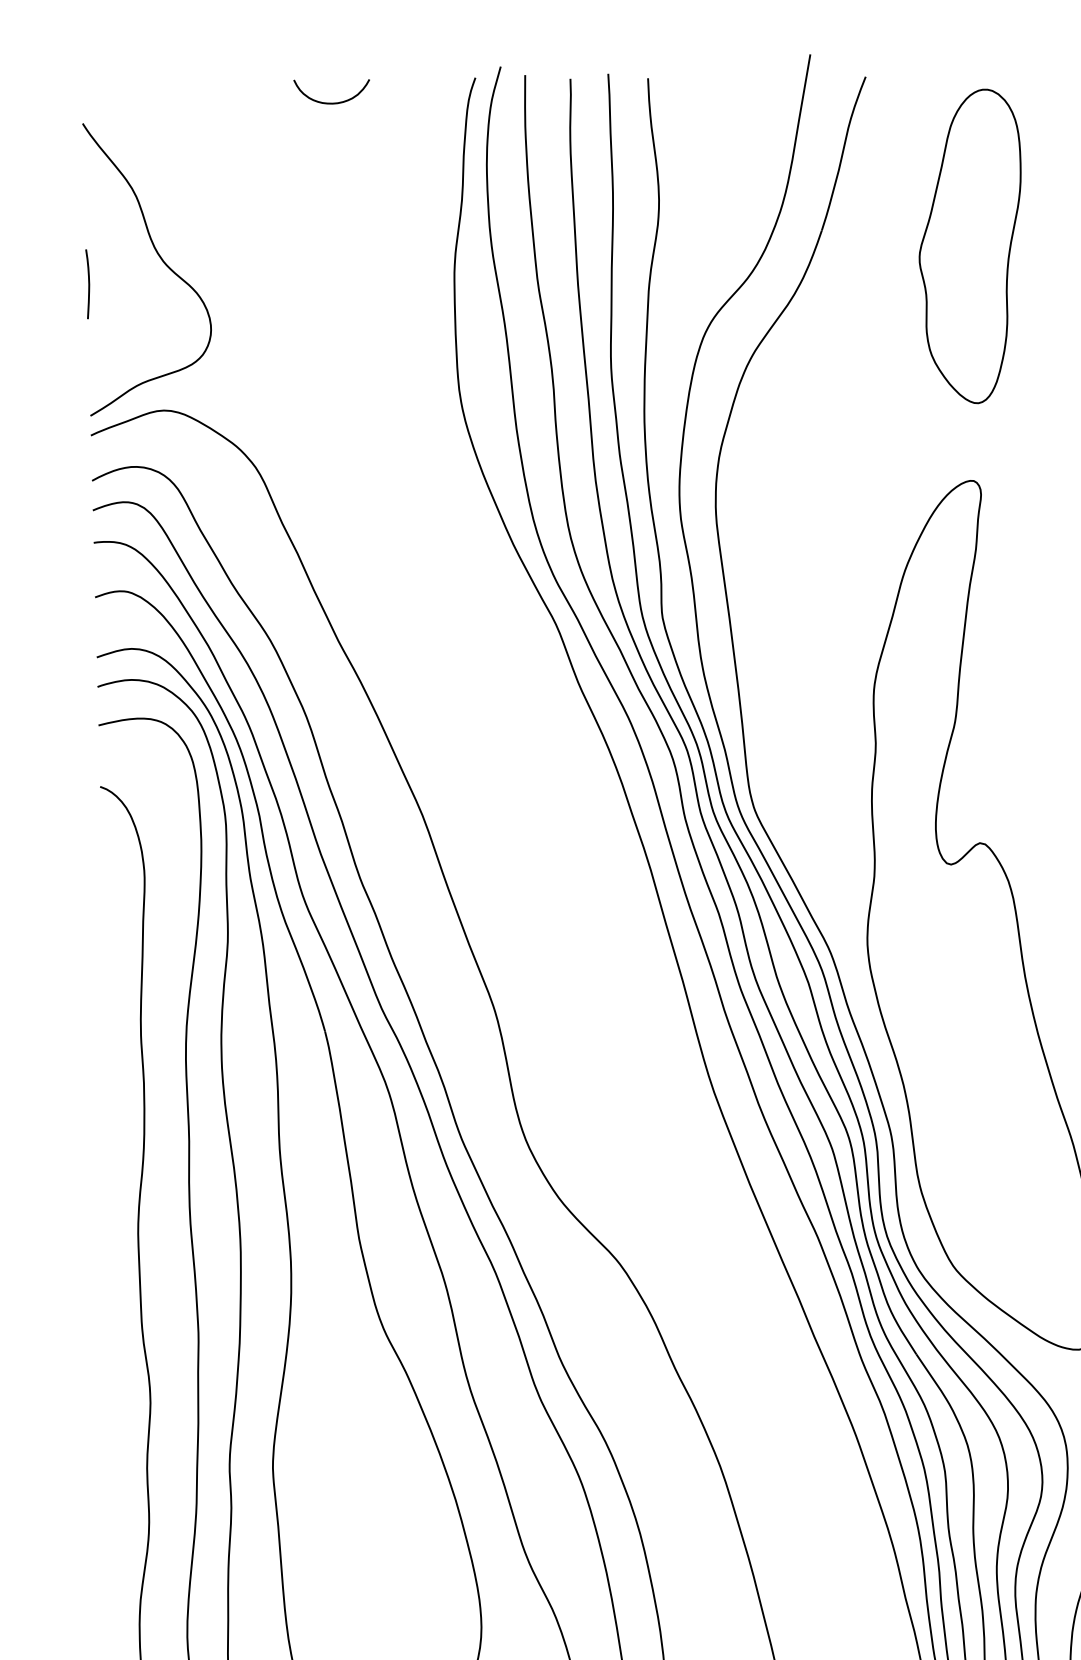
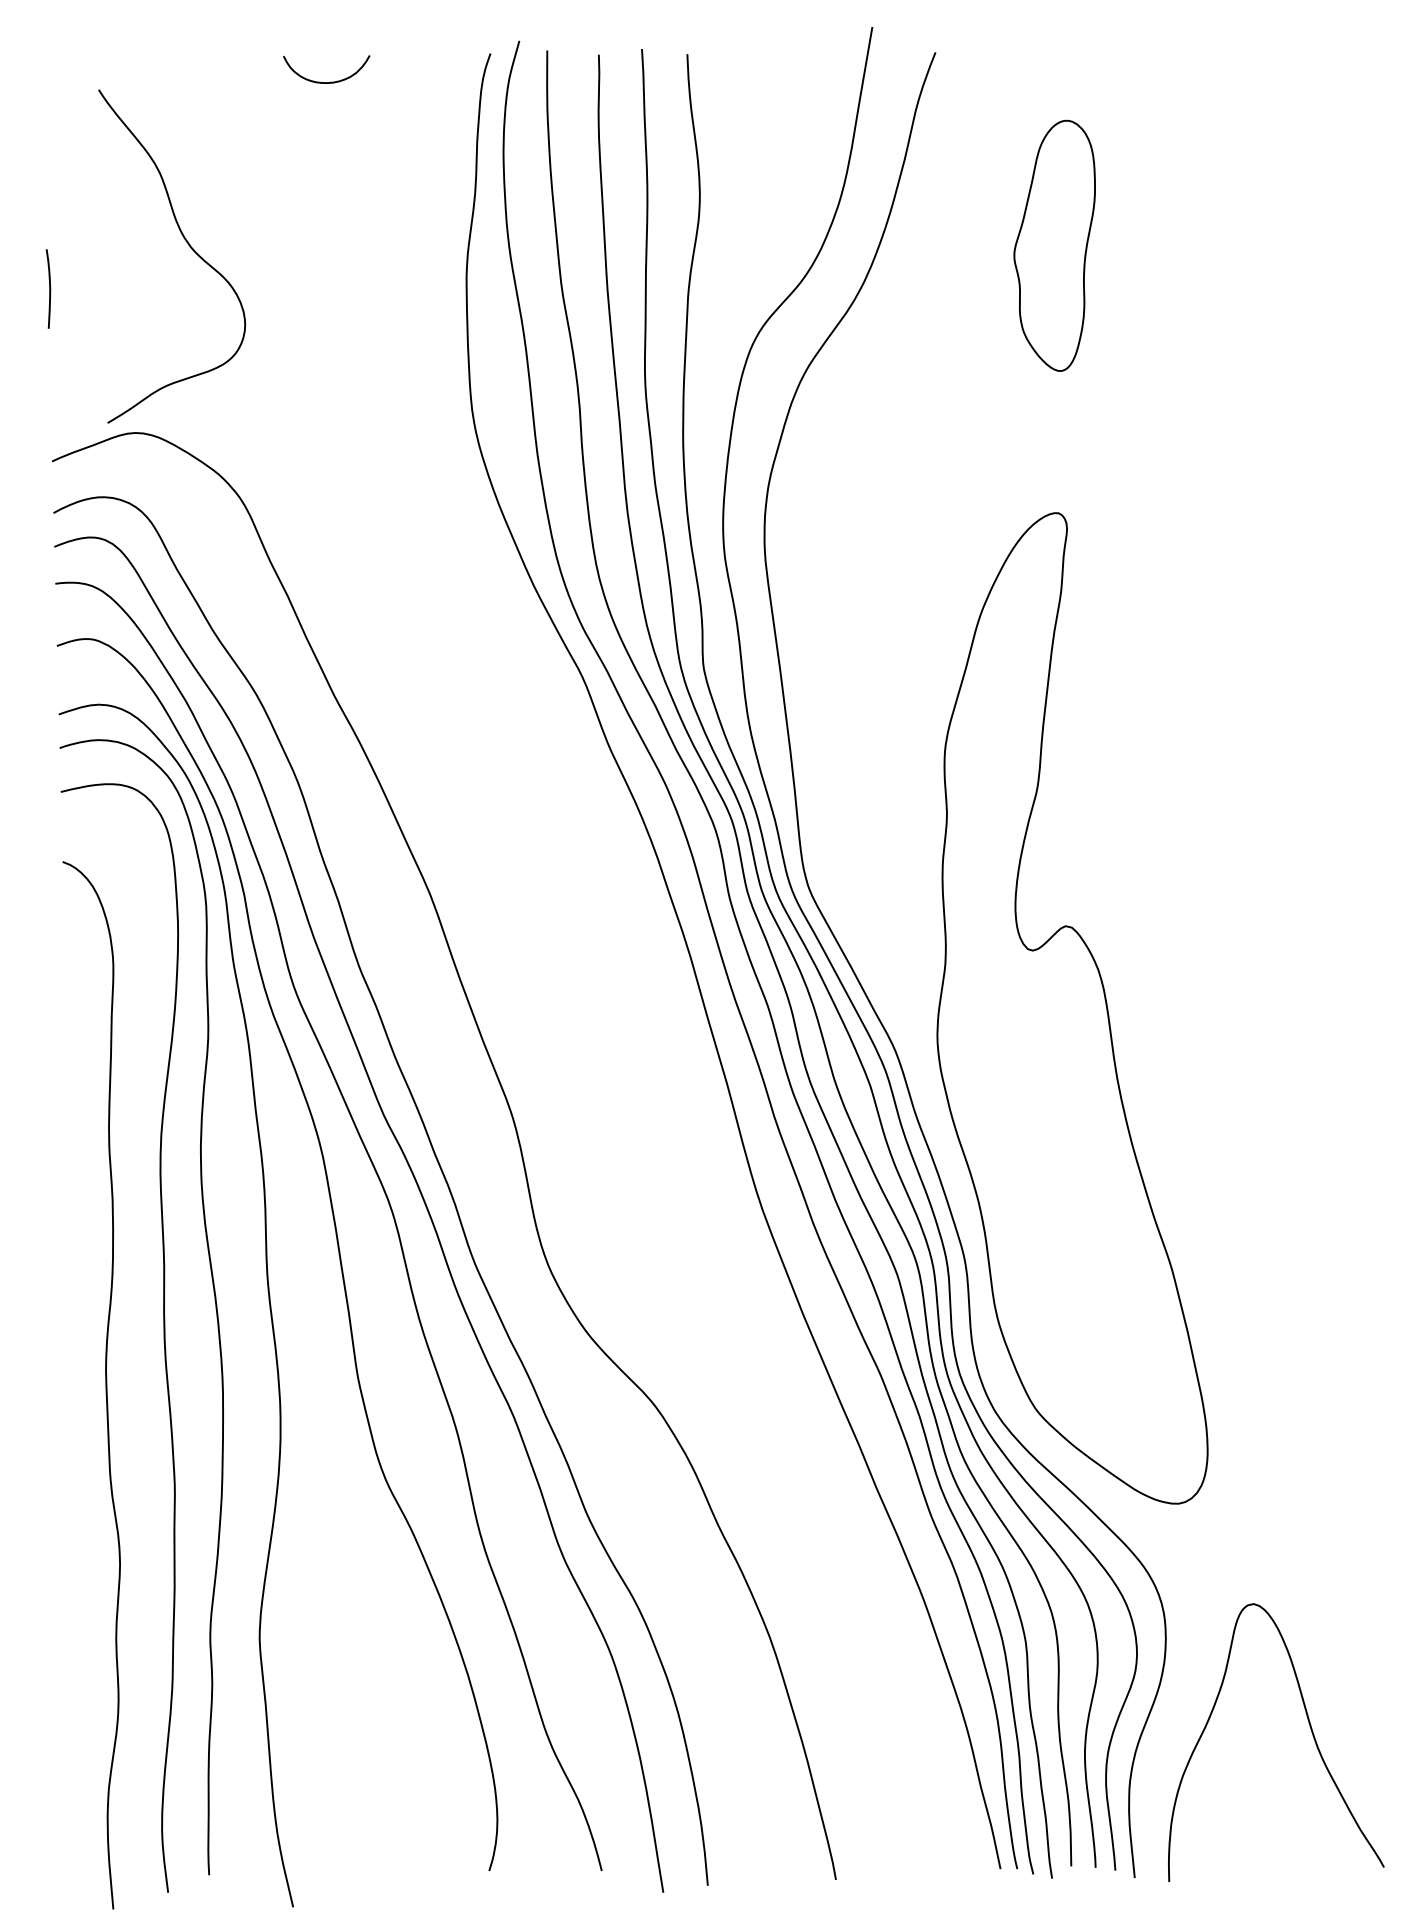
part: (970, 246) -> (1054, 245), size x0.7
curve: (160, 259) -> (187, 244), moved

